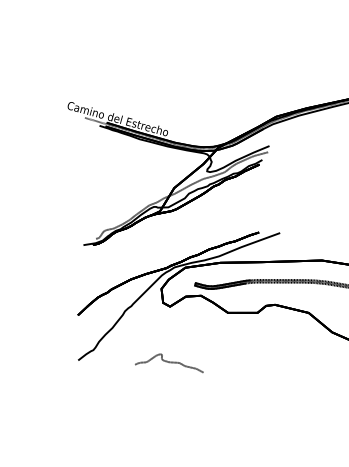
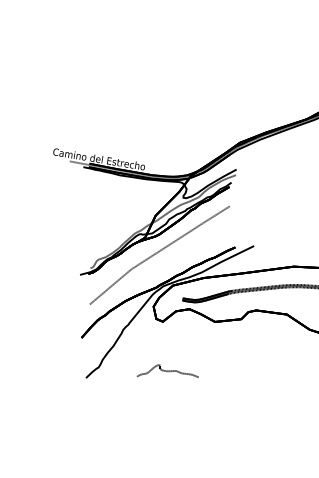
curve: (174, 229) -> (159, 252), added

